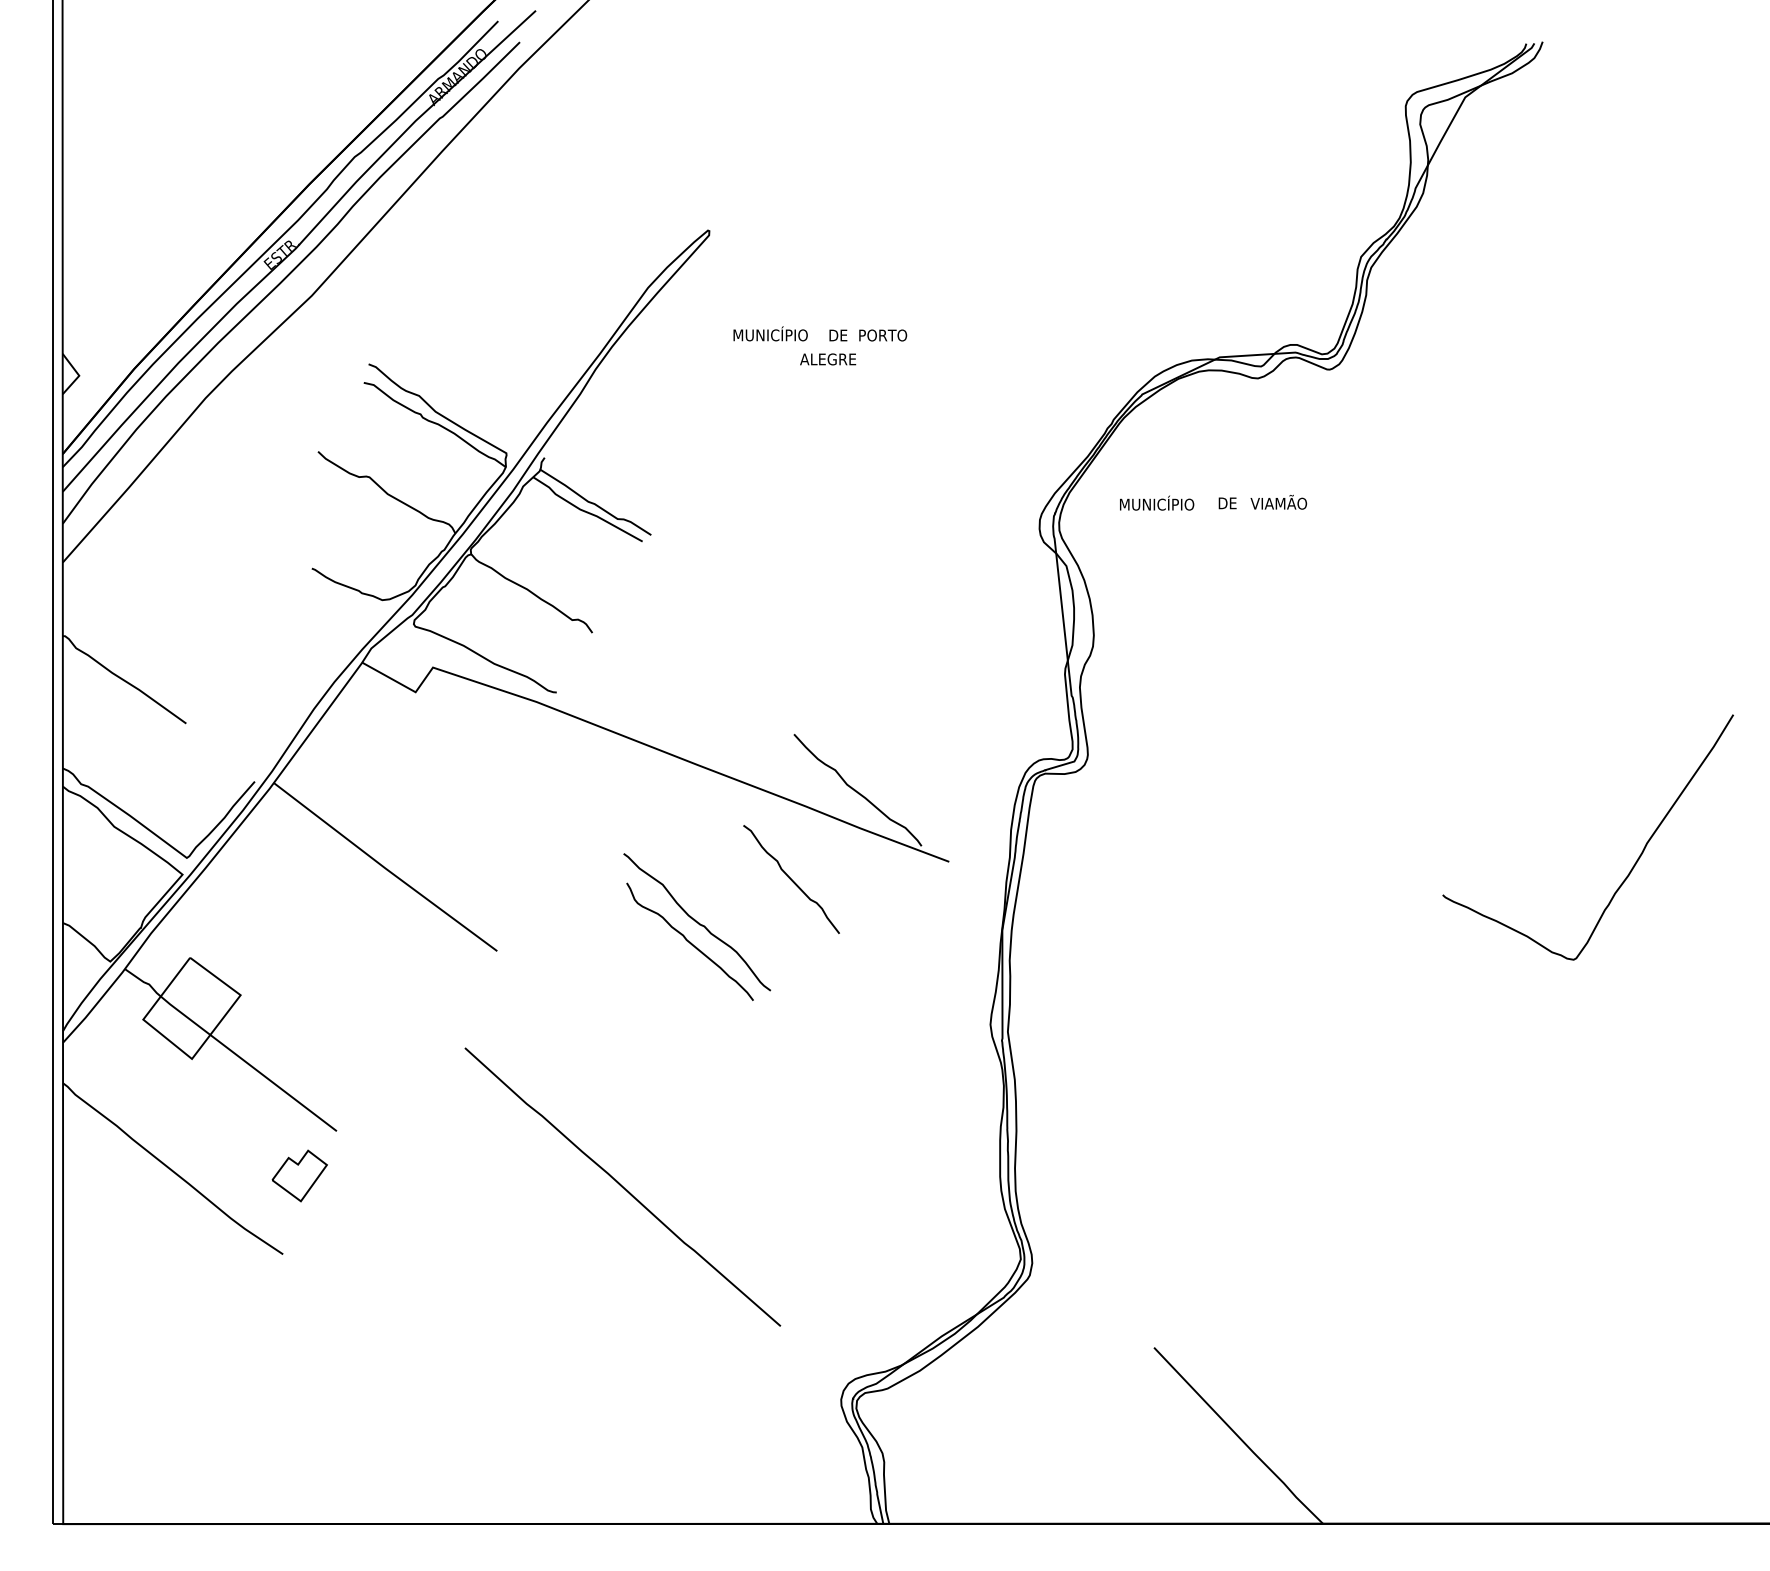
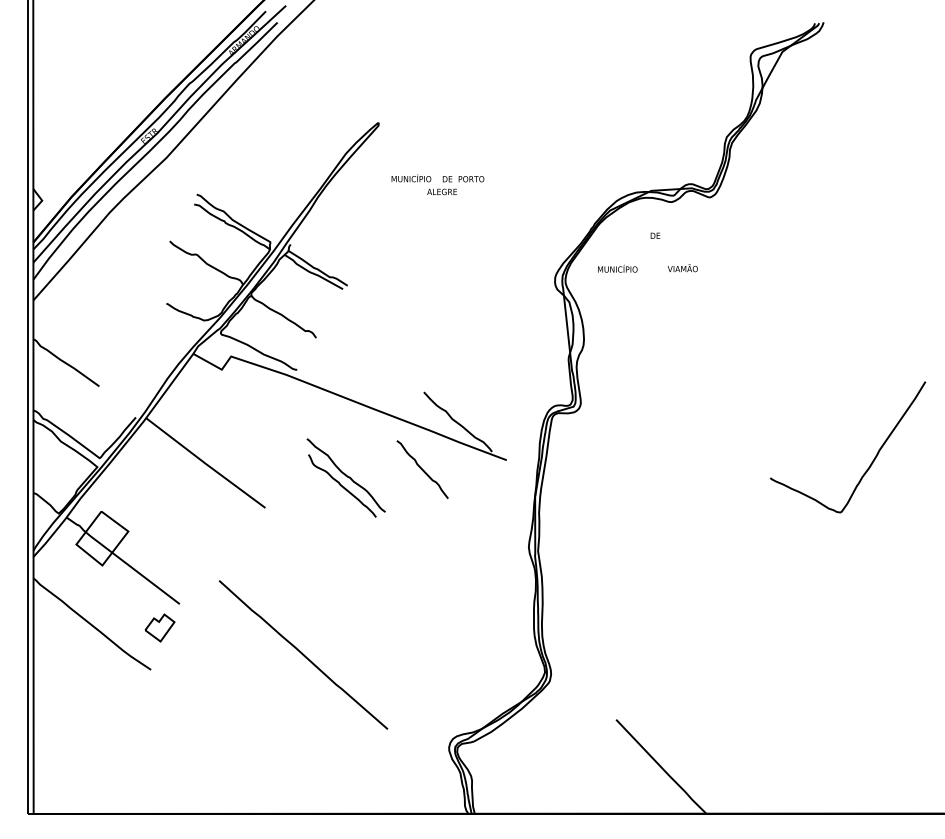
text: (1227, 502) -> (655, 235), moved
part: (695, 925) -> (345, 477), moved
line: (622, 1186) -> (303, 654), moved

